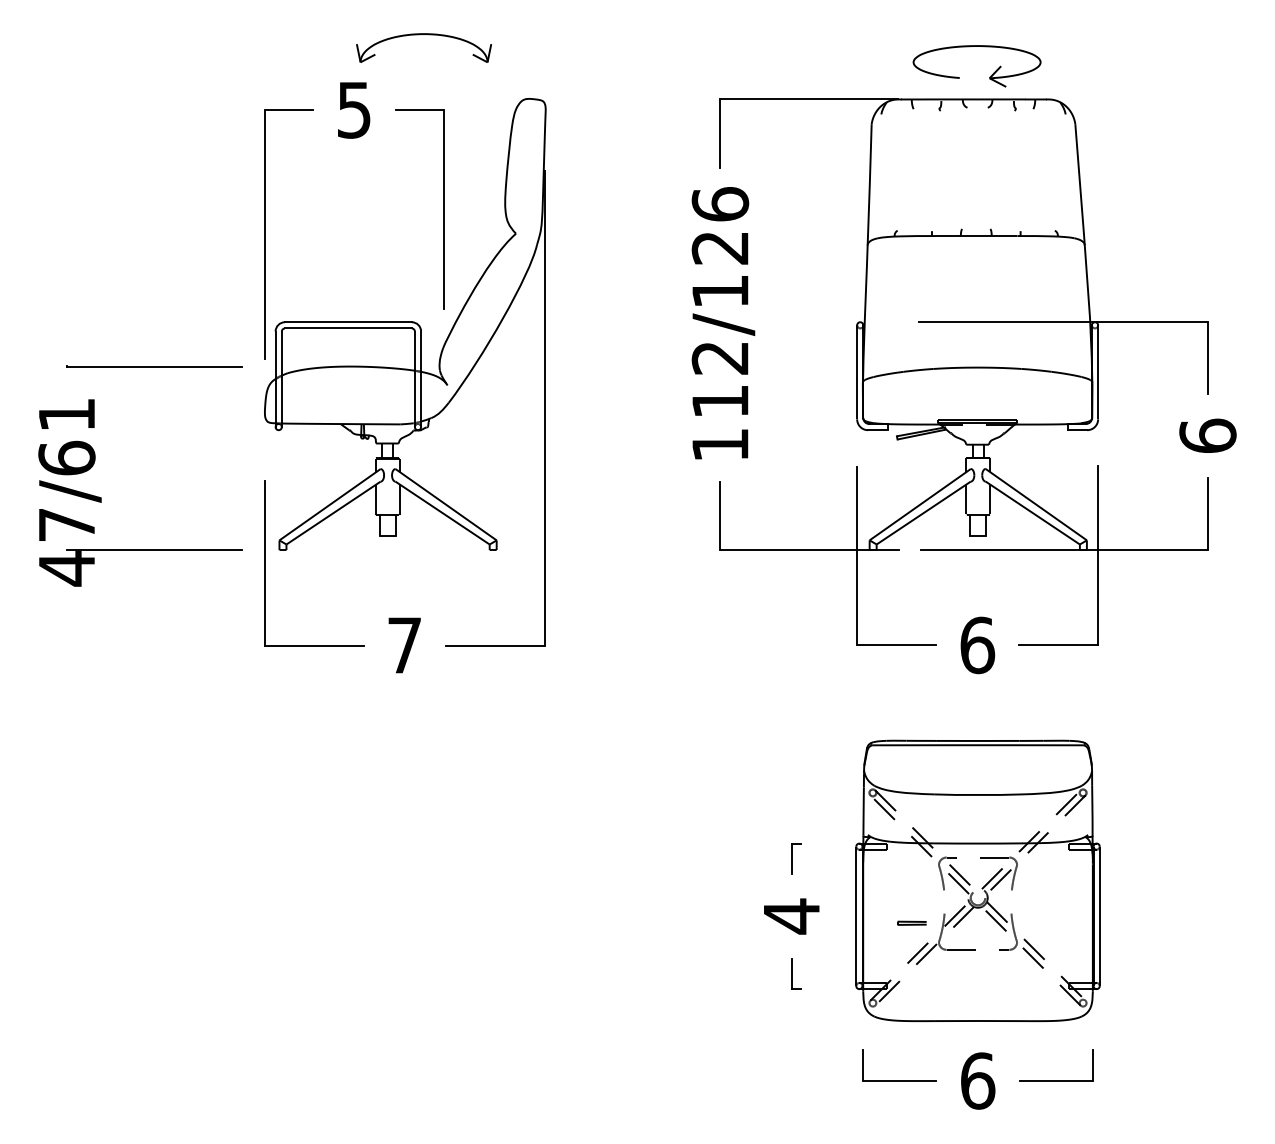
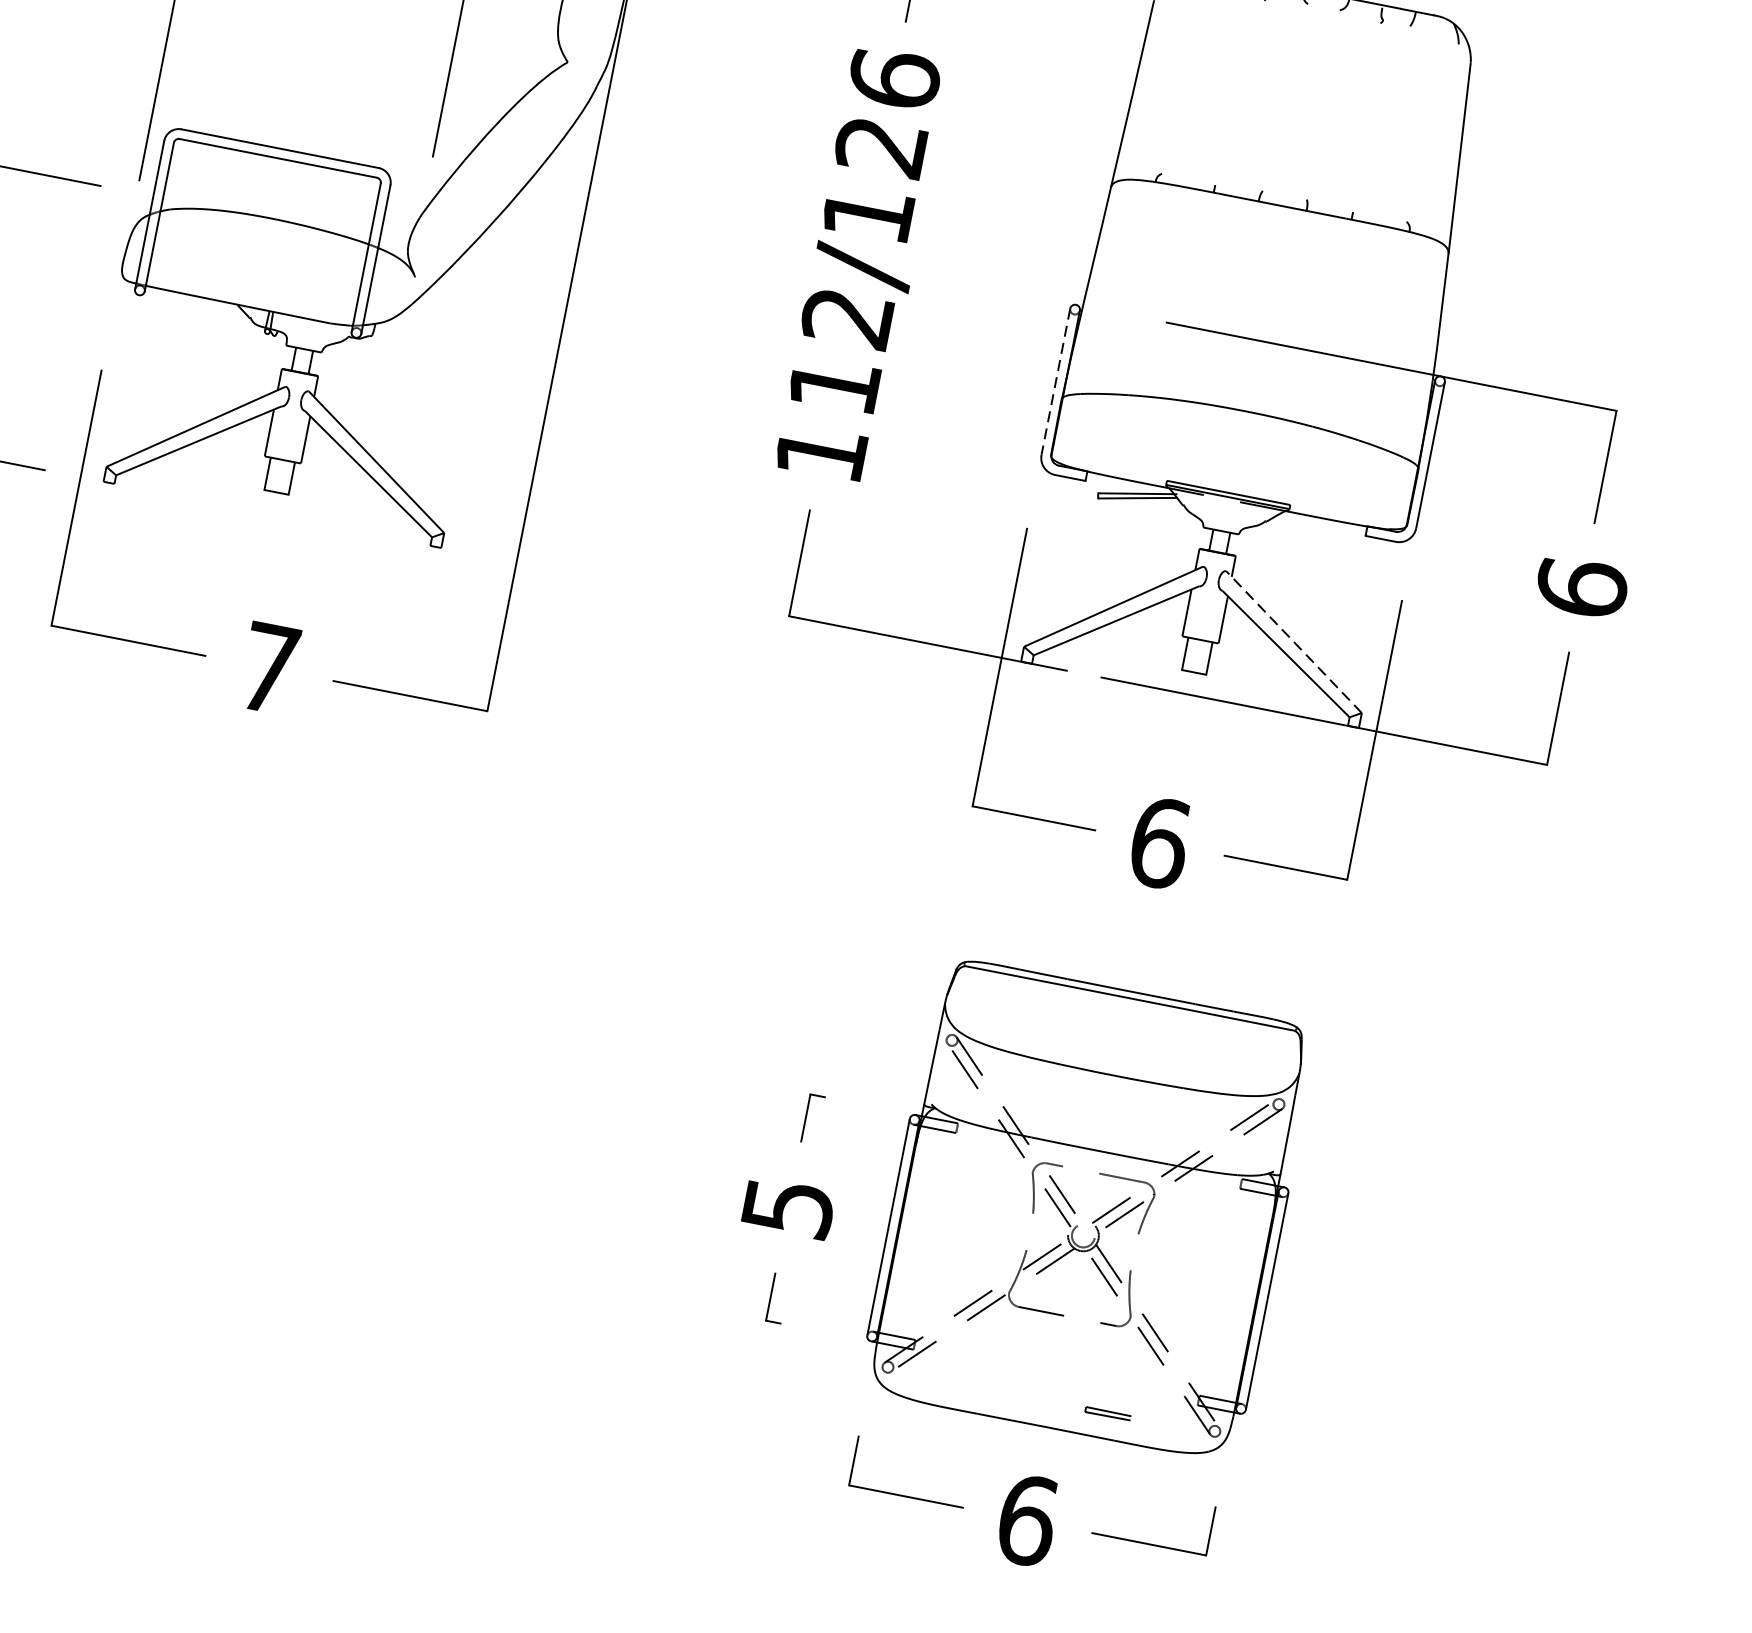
line: (857, 372) -> (1056, 382), solid -> dashed
line: (1036, 504) -> (1294, 641), solid -> dashed
text: (792, 916) -> (789, 1208), 4 -> 5
part: (911, 922) -> (1107, 1412), moved

